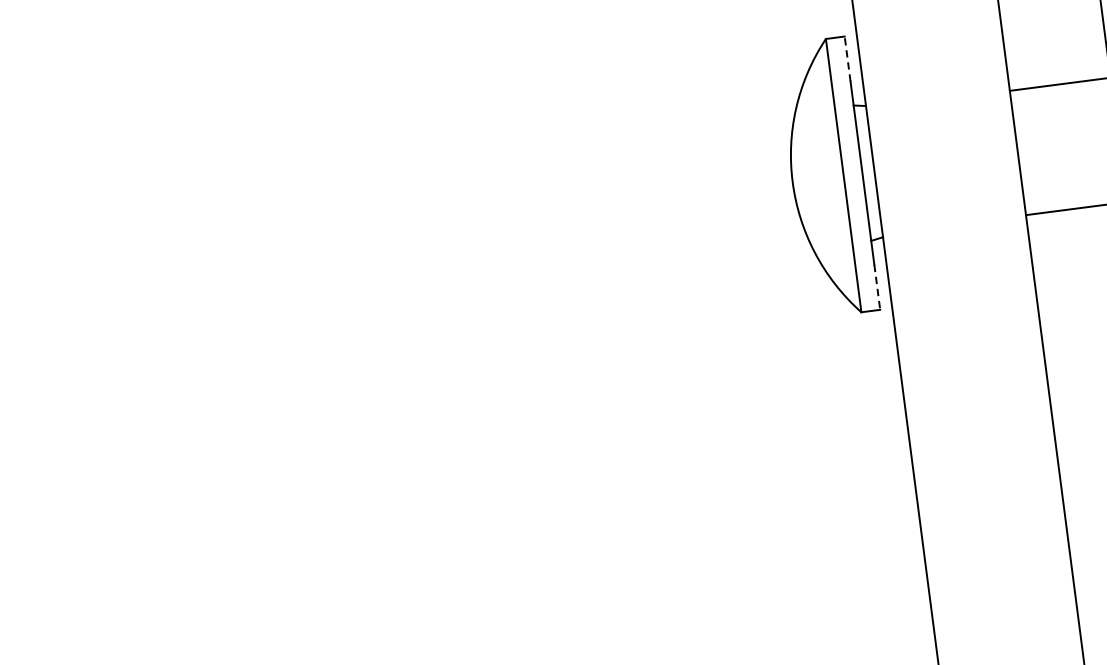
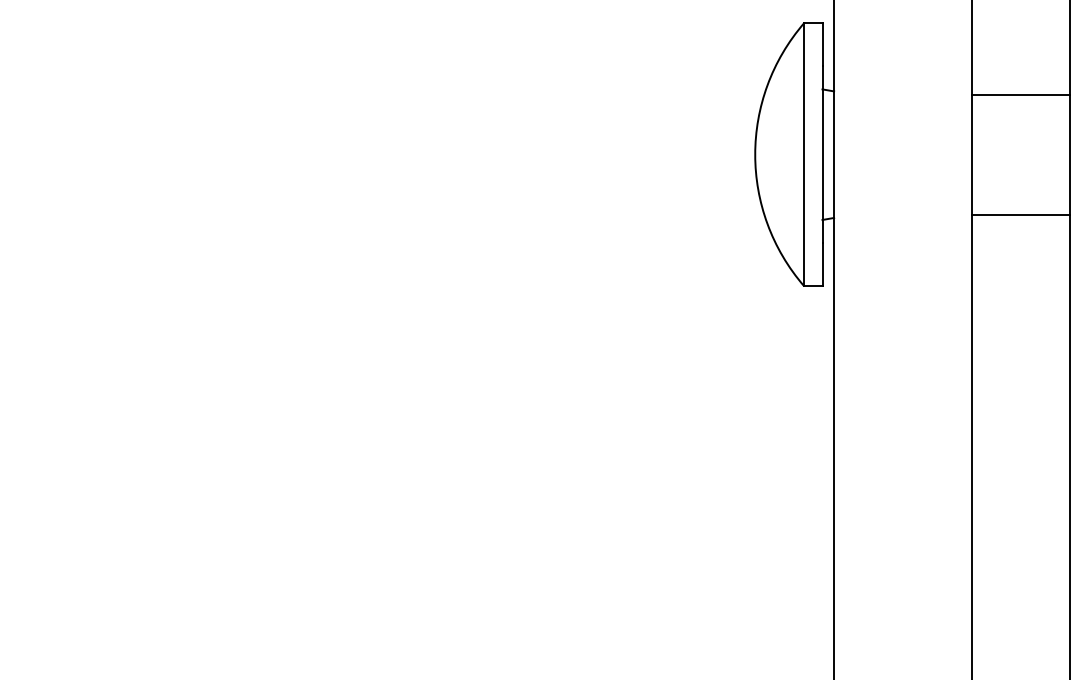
line: (847, 58) -> (822, 44), dashed -> solid
line: (877, 287) -> (822, 264), dashed -> solid

